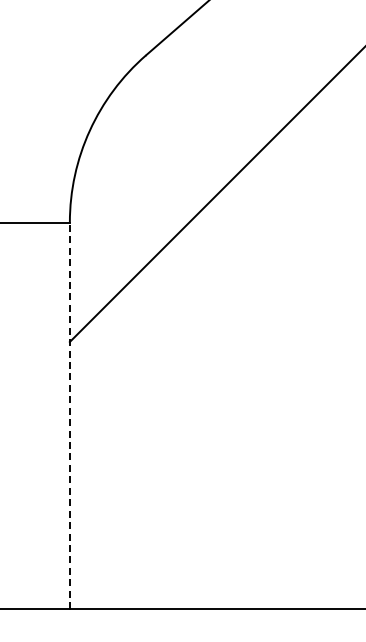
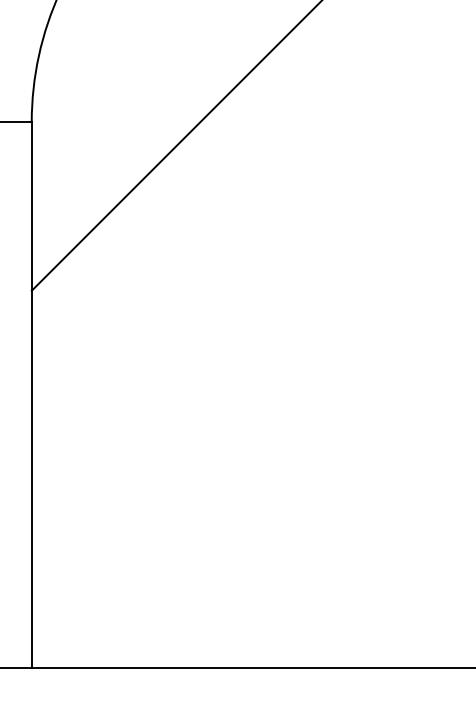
line: (69, 415) -> (31, 394), dashed -> solid

